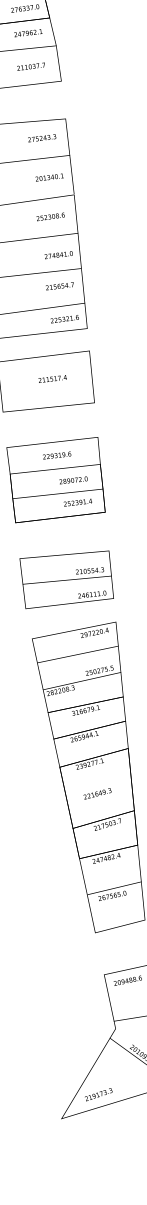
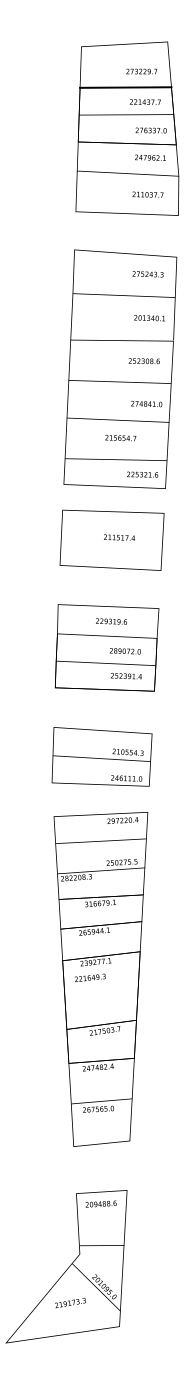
text: (59, 286) -> (120, 438), moved
text: (96, 793) -> (89, 977), moved
text: (98, 1095) -> (70, 1303), moved

